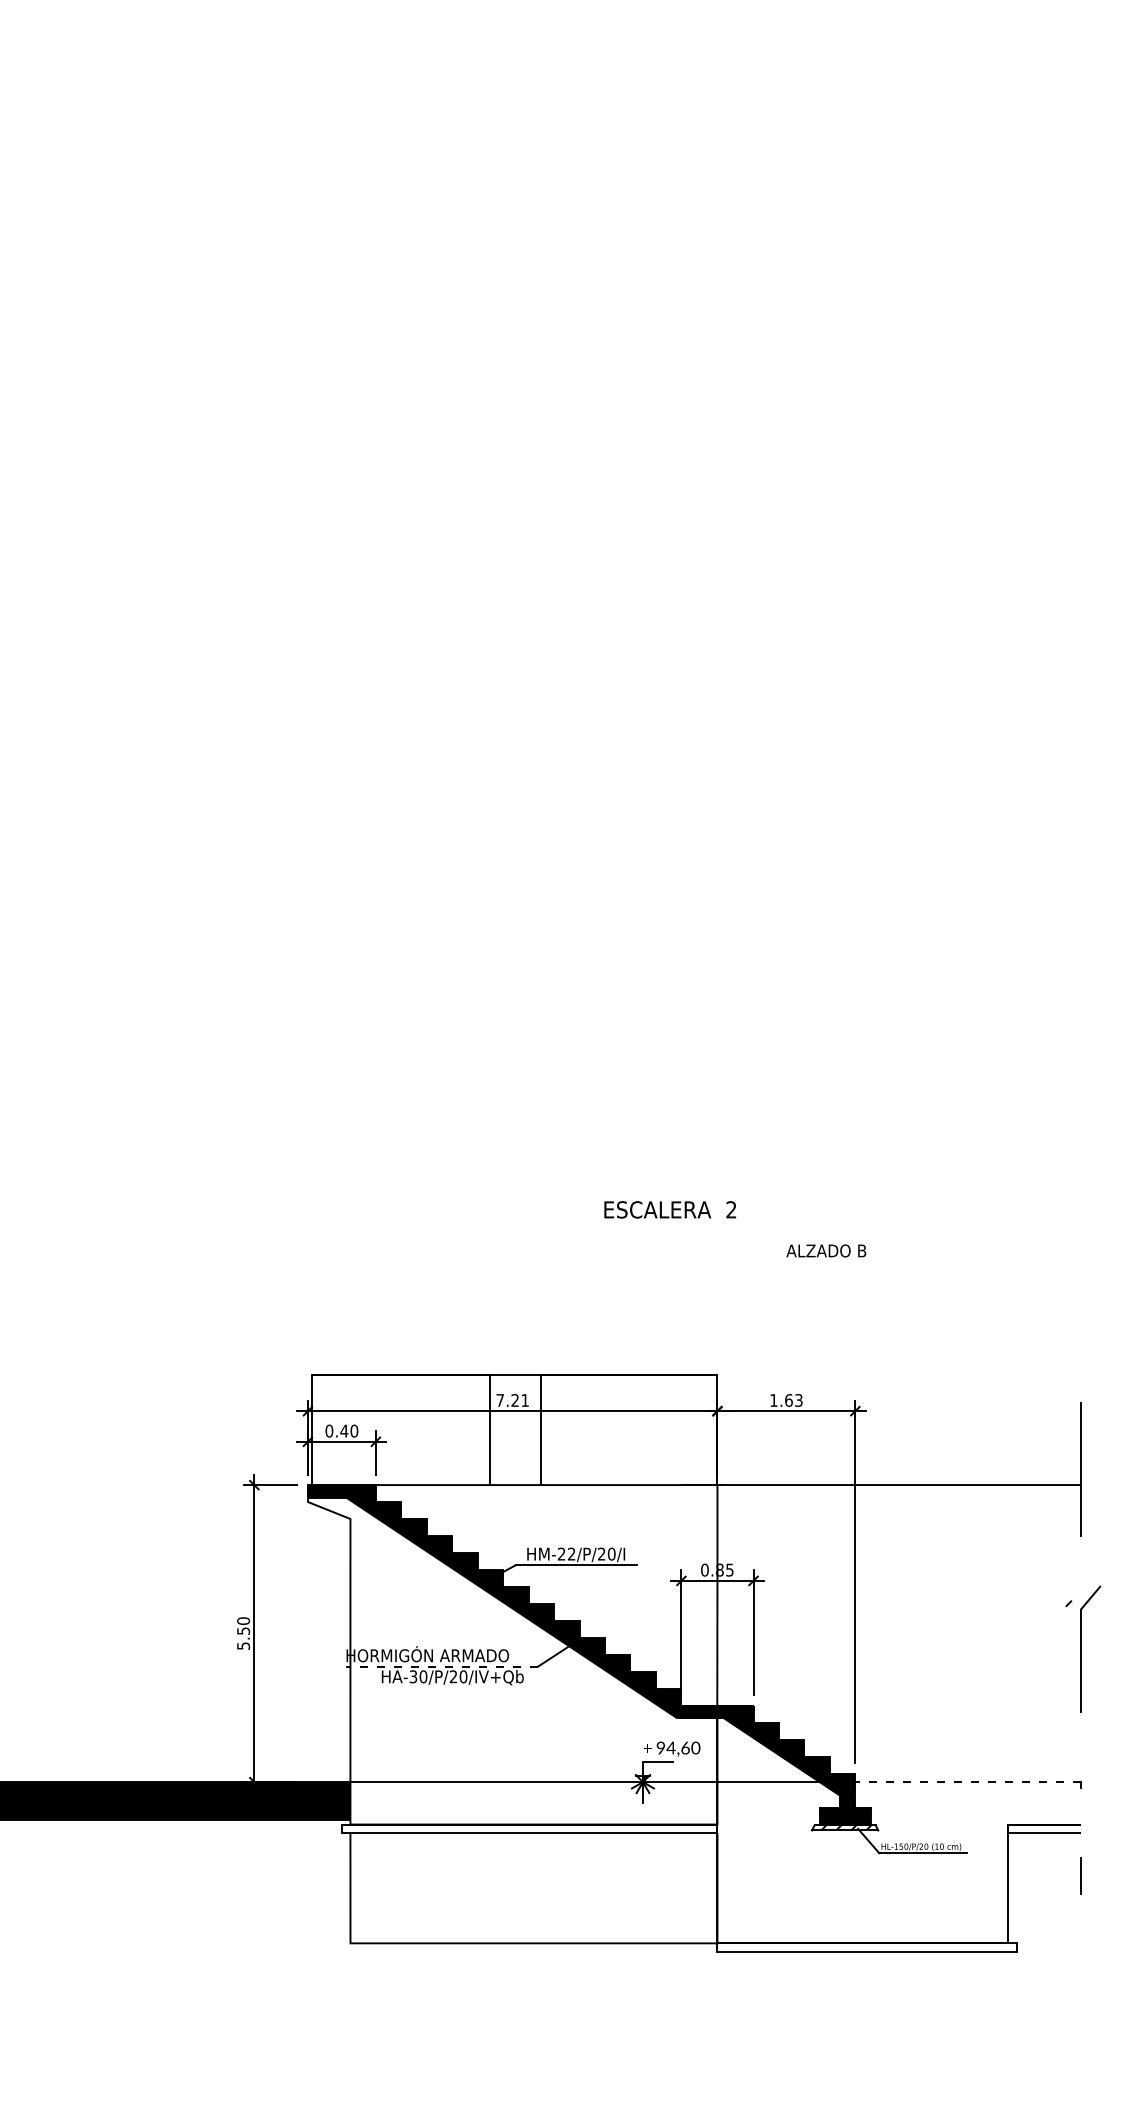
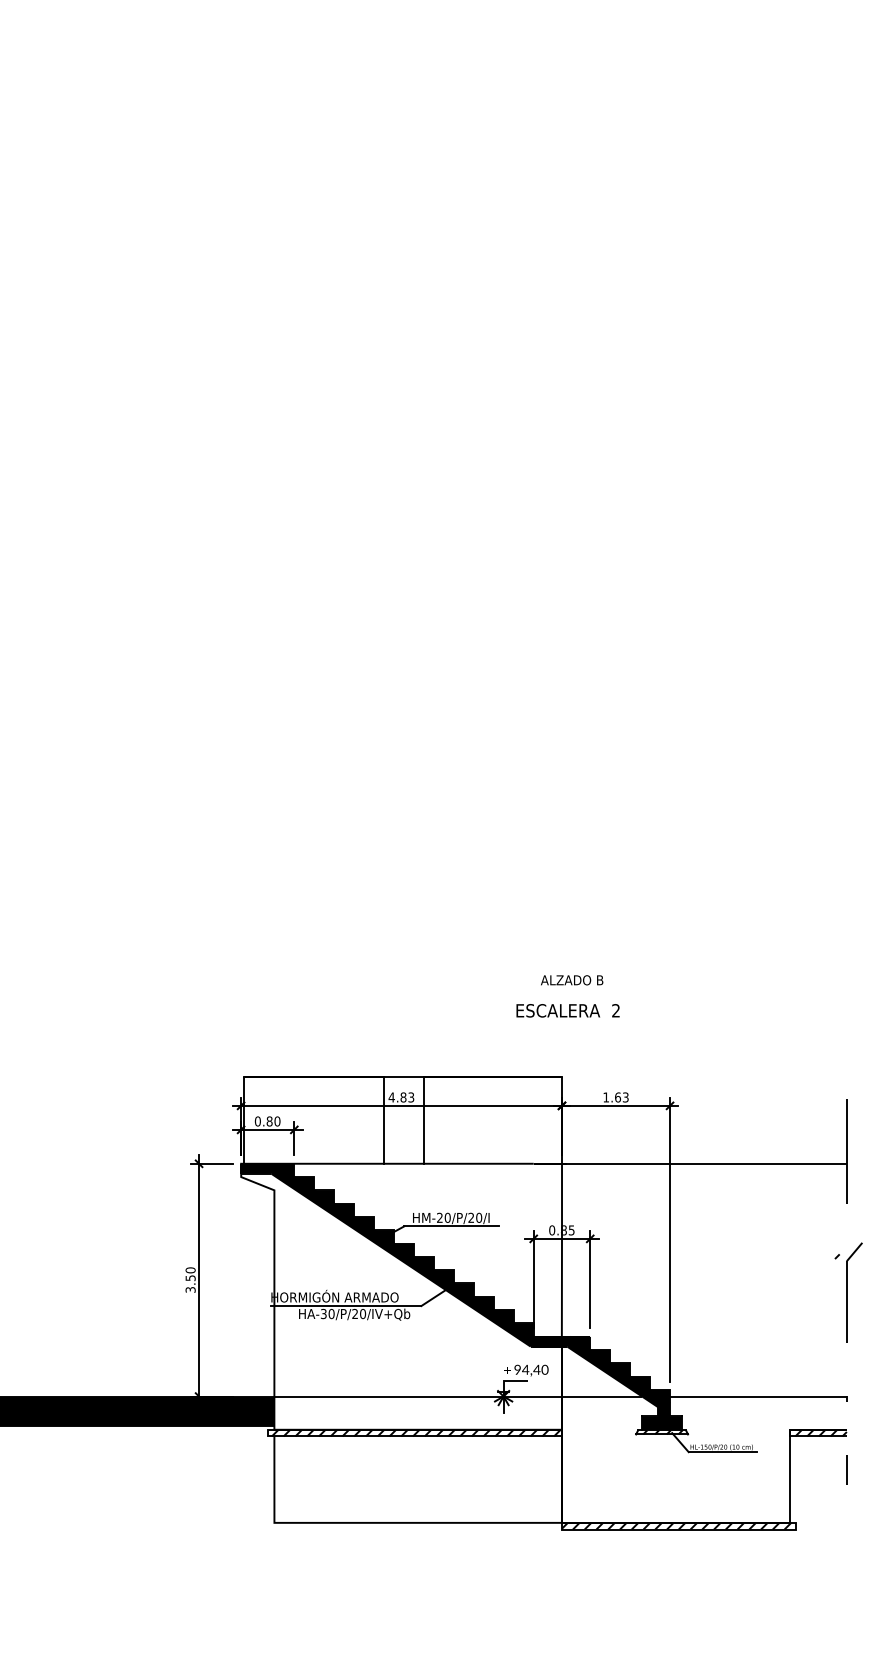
text: (669, 1209) -> (567, 1010), moved
text: (826, 1250) -> (572, 979), moved
text: (512, 1400) -> (401, 1097), 7.21 -> 4.83
text: (344, 1430) -> (269, 1120), 0.40 -> 0.80
text: (571, 1553) -> (447, 1217), HM-22/P/20/I -> HM-20/P/20/I
text: (242, 1645) -> (189, 1289), 5.50 -> 3.50
line: (441, 1666) -> (345, 1305), dashed -> solid
text: (685, 1748) -> (536, 1370), 94,60 -> 94,40
line: (968, 1782) -> (758, 1396), dashed -> solid
hatch: (531, 1828) -> (416, 1432), added
hatch: (1044, 1828) -> (818, 1432), added
hatch: (866, 1947) -> (678, 1526), added

